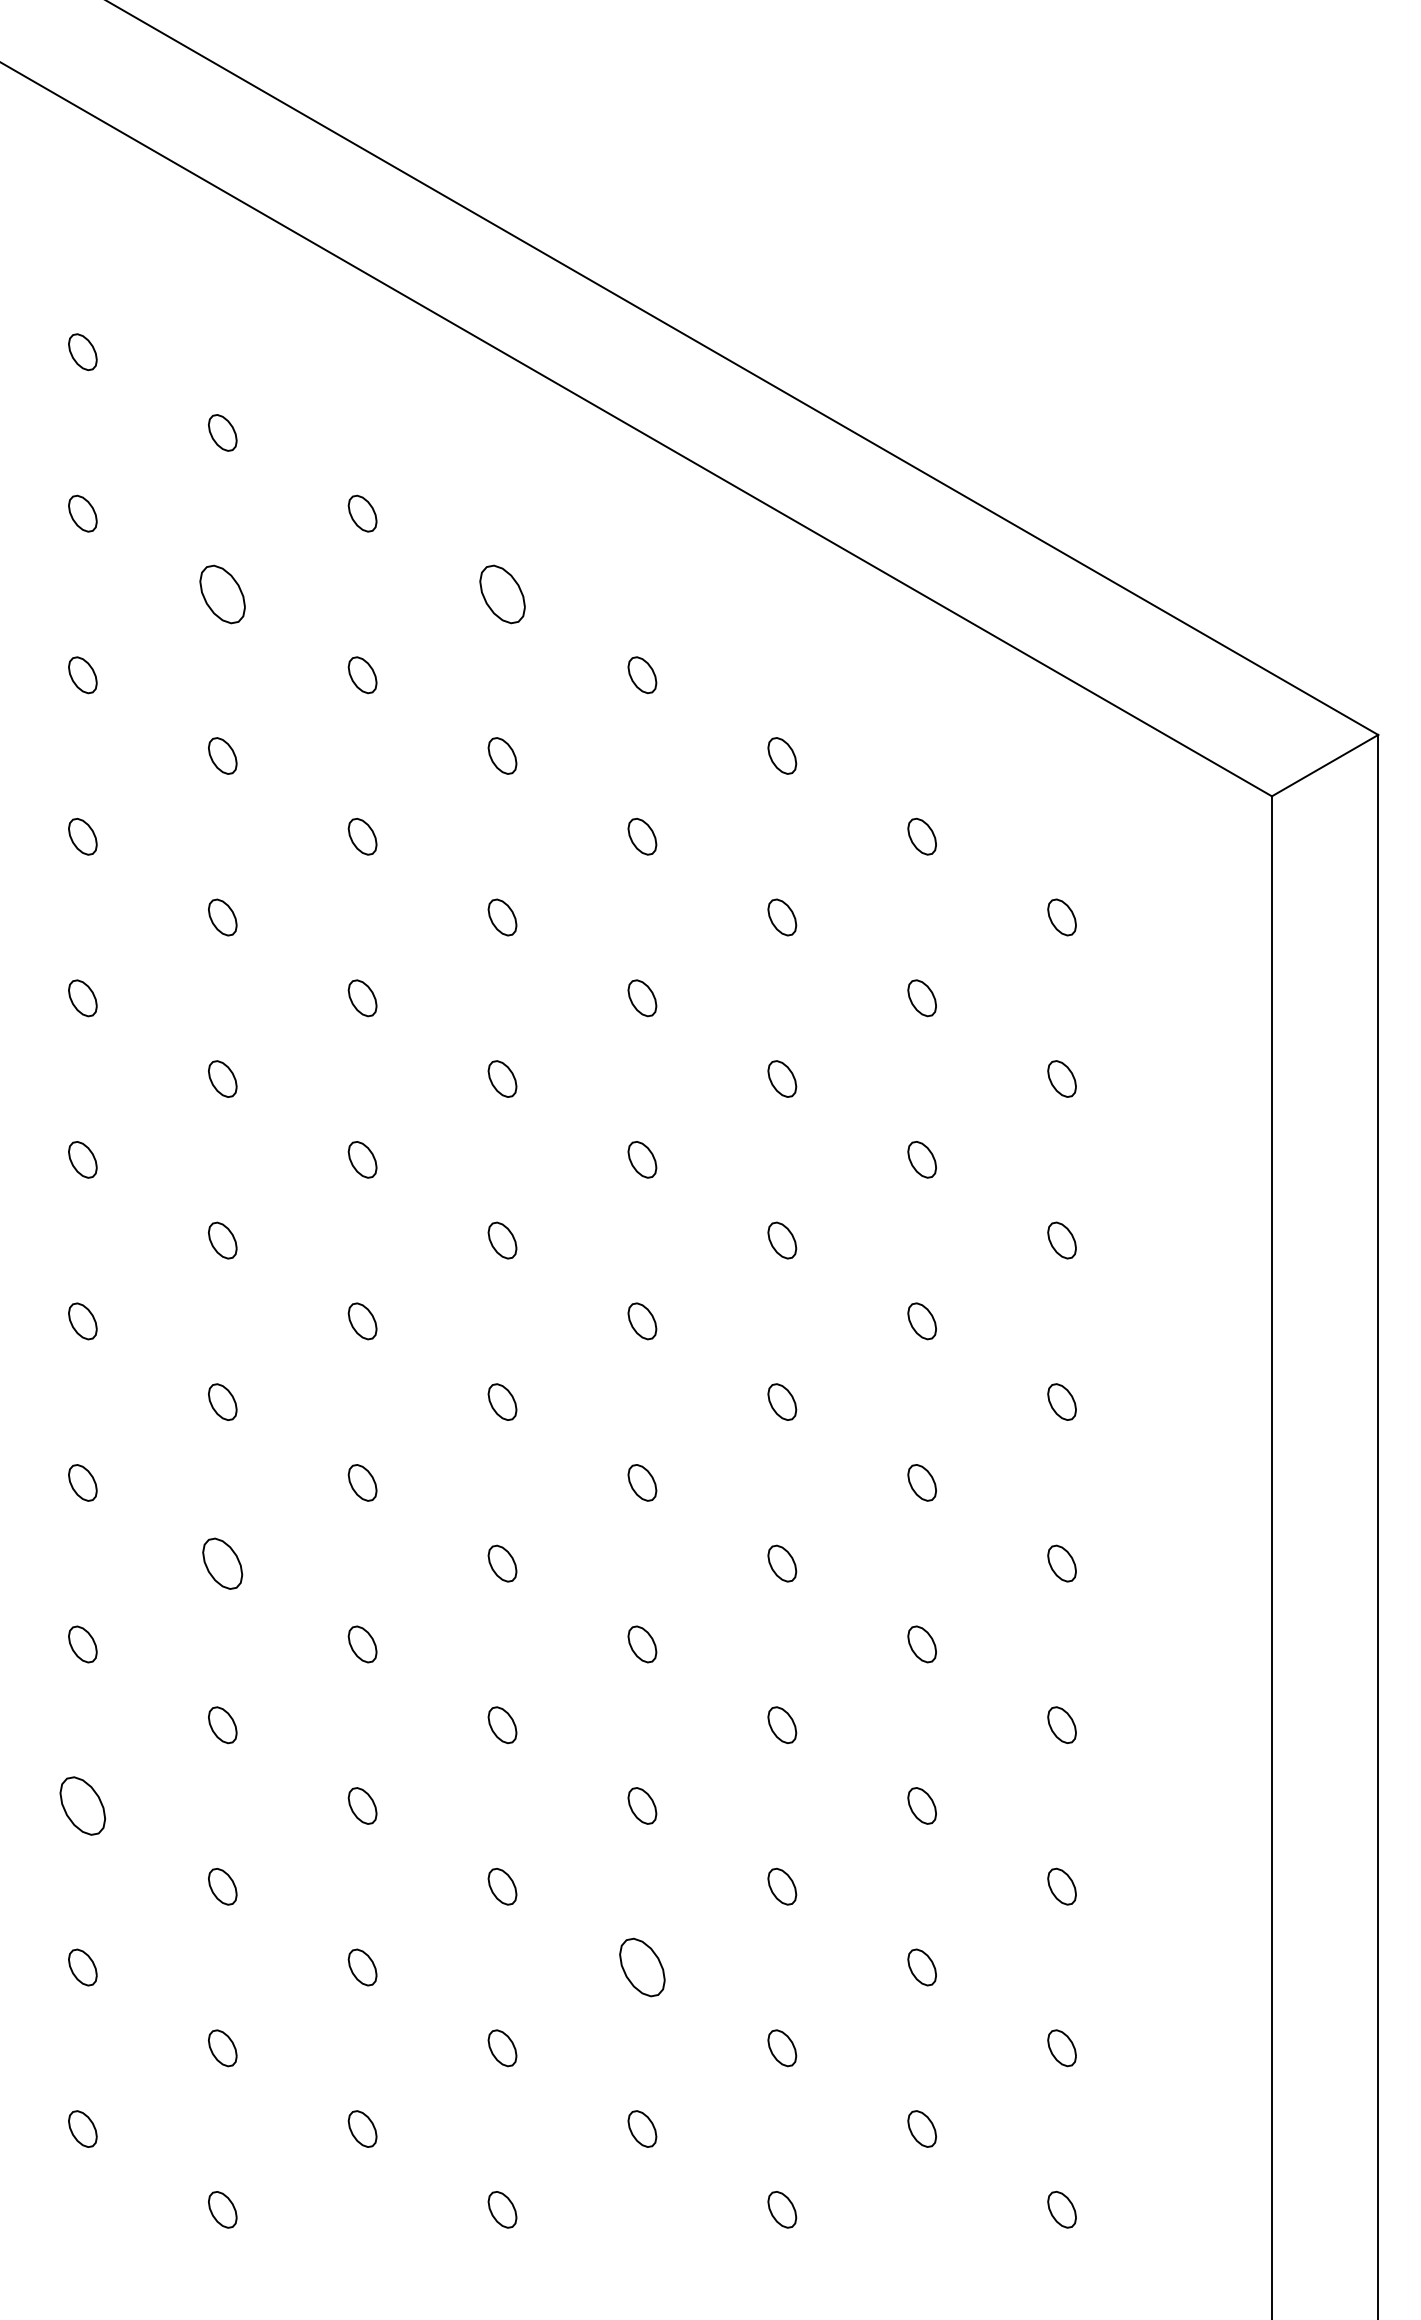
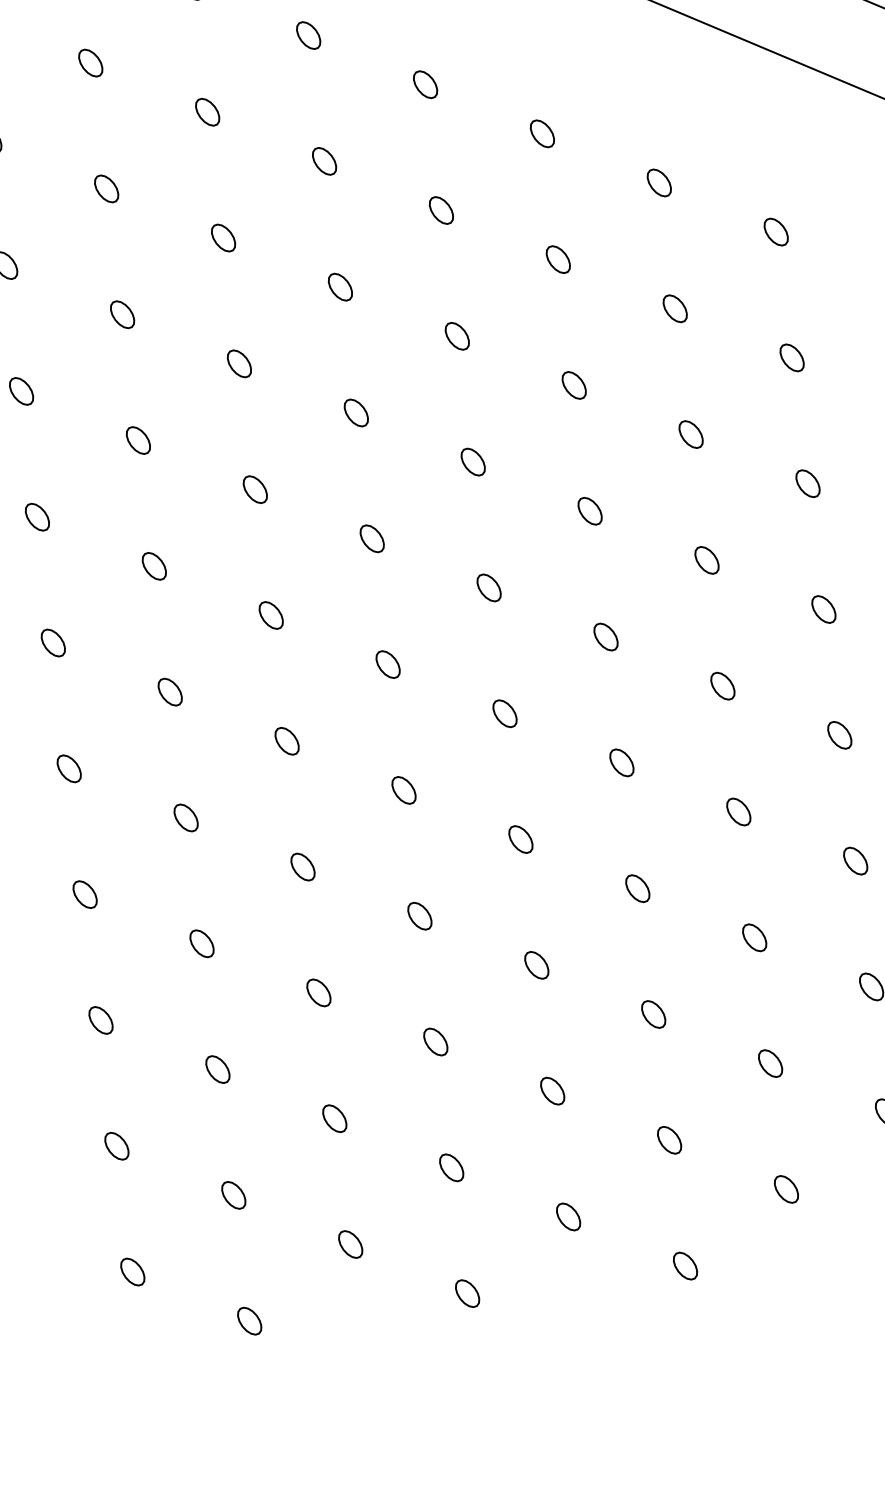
part: (222, 594) -> (90, 63), size x0.62
part: (502, 594) -> (308, 35), size x0.62
part: (222, 1563) -> (185, 817), size x0.71
part: (82, 1805) -> (100, 1020), size x0.62
part: (642, 1967) -> (552, 1091), size x0.62

